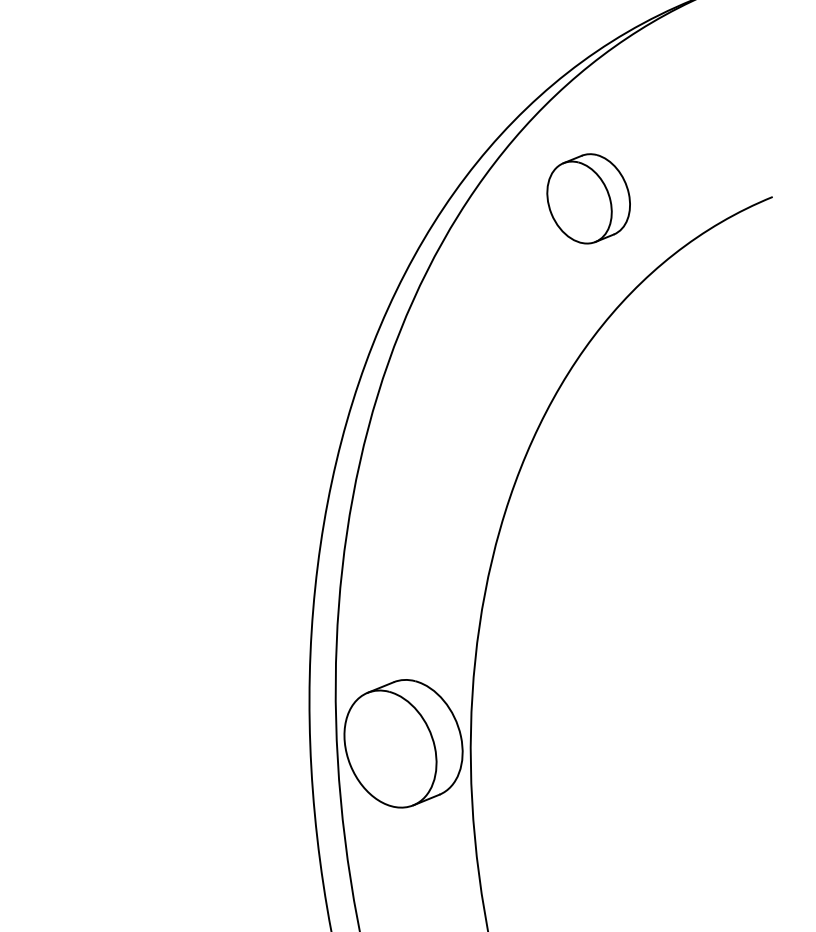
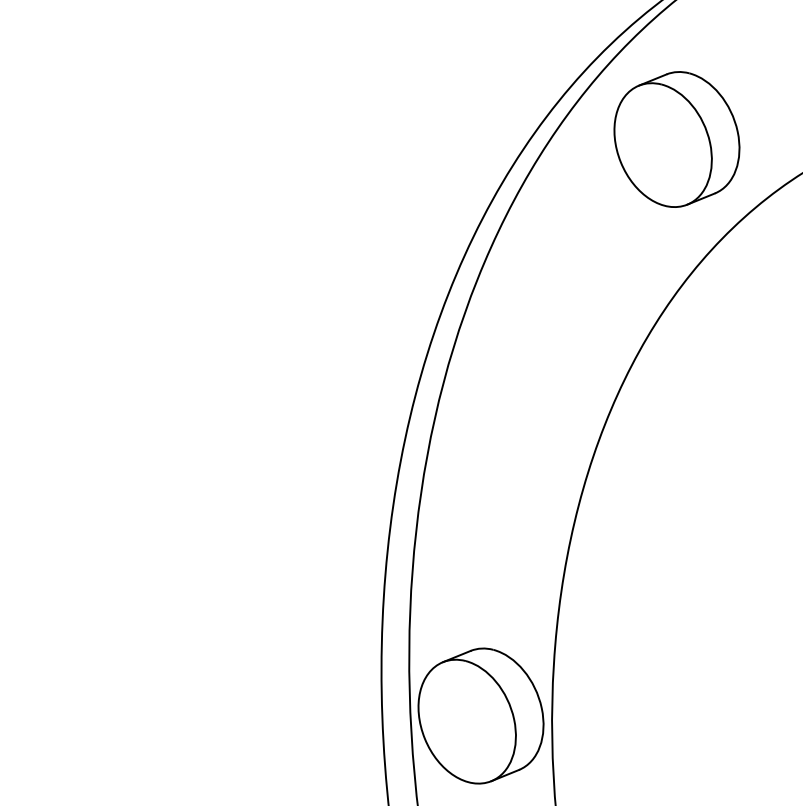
part: (588, 198) -> (676, 139), size x1.43

